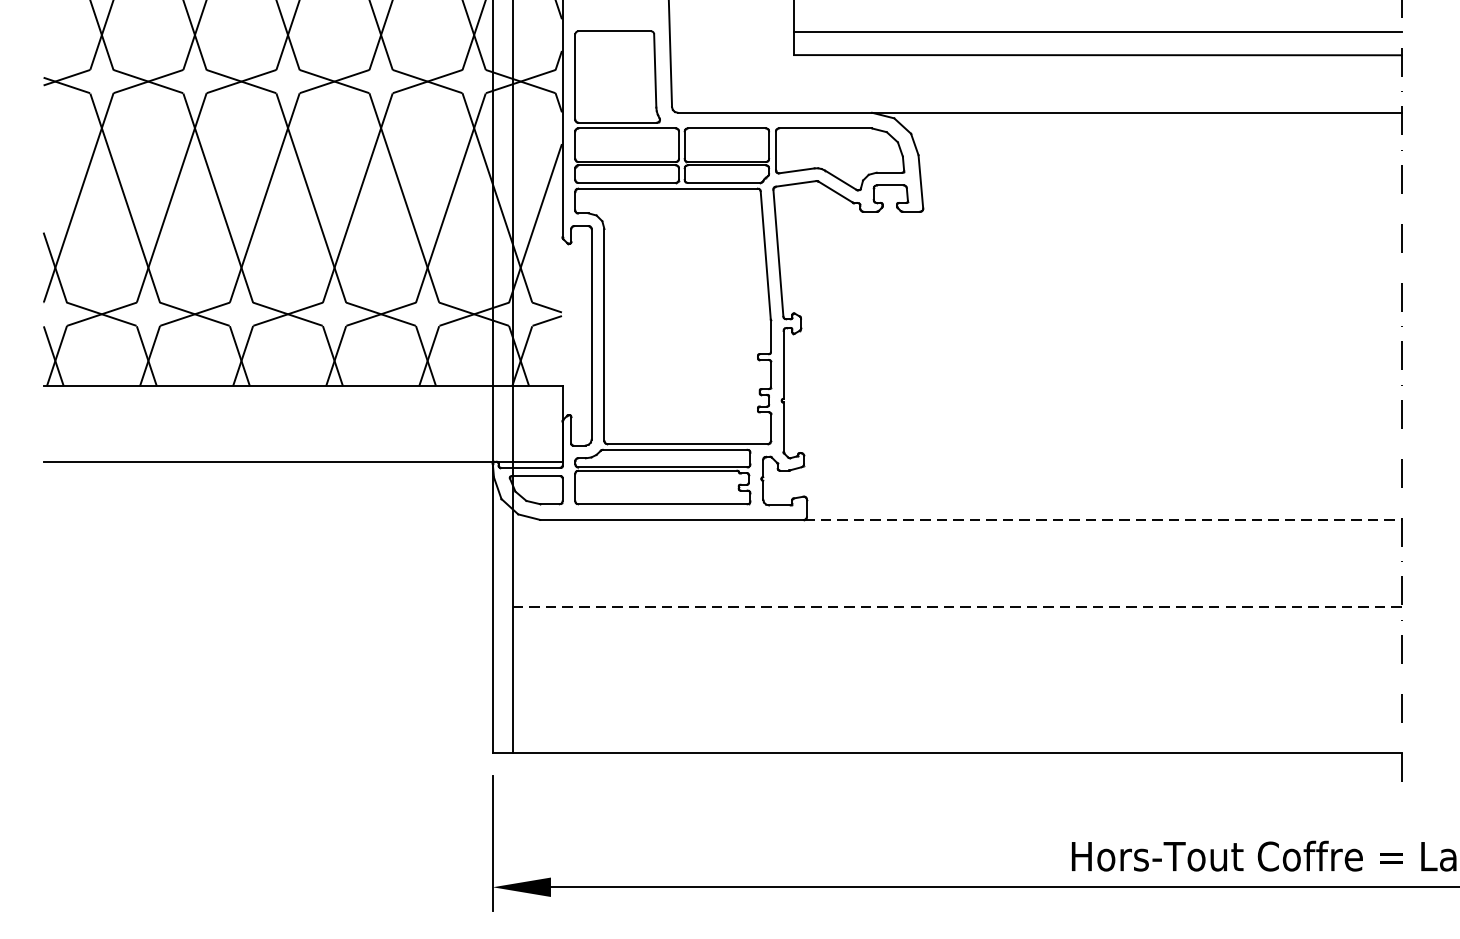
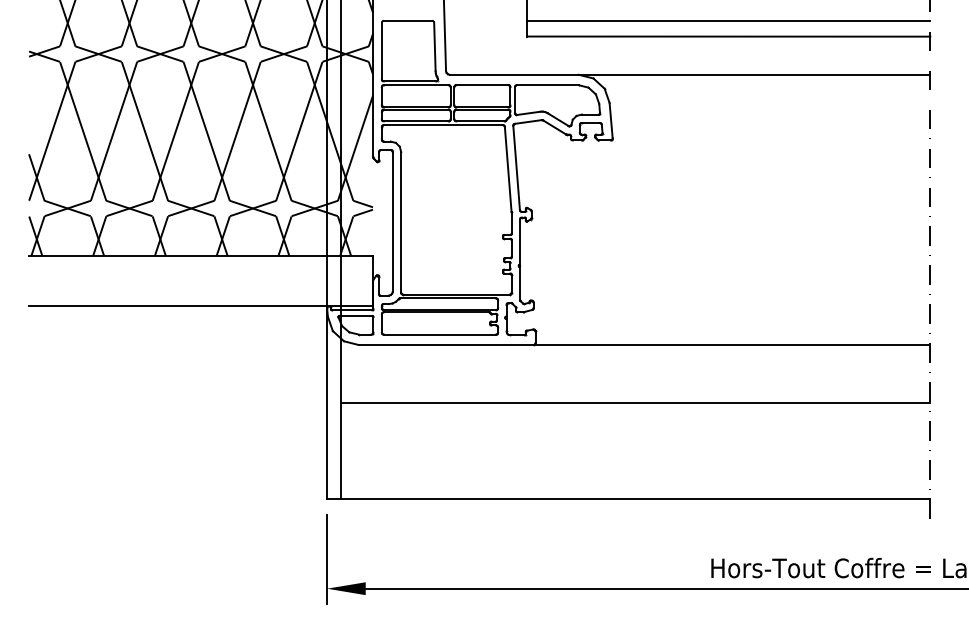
line: (1103, 519) -> (732, 344), dashed -> solid
line: (957, 606) -> (635, 402), dashed -> solid

